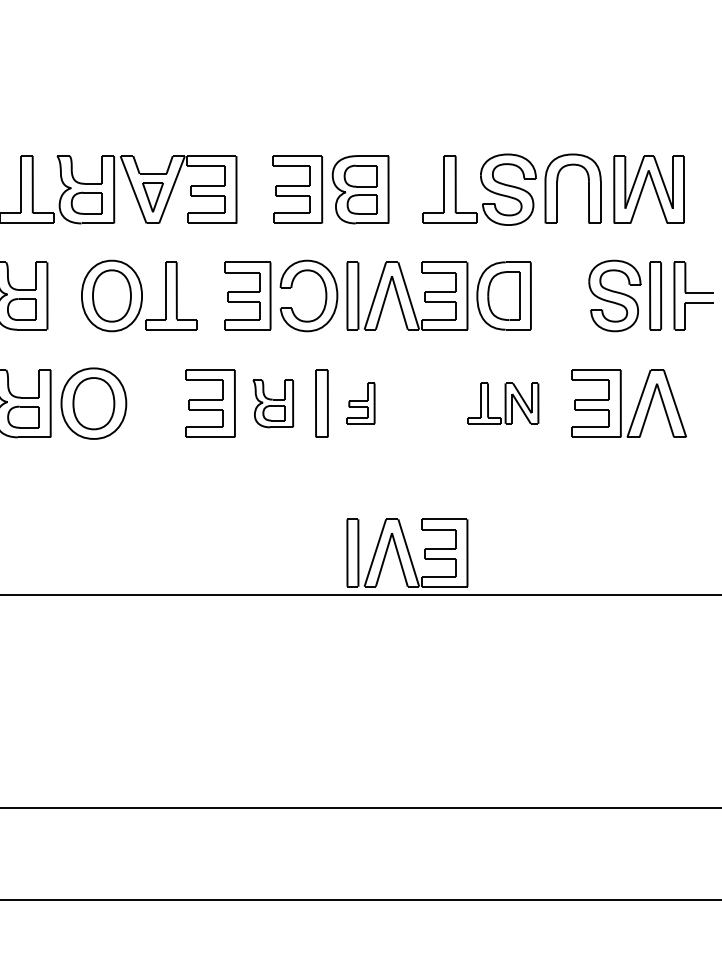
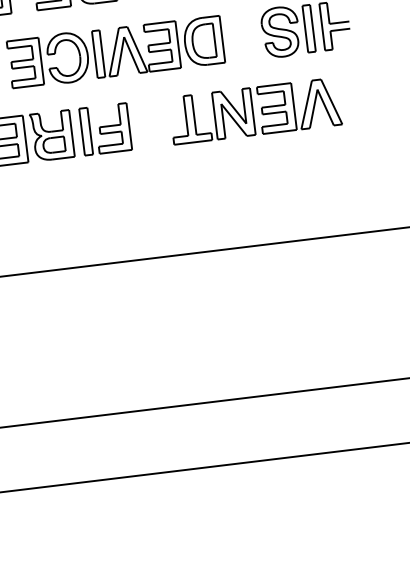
part: (273, 403) -> (52, 135), size x1.43
part: (360, 403) -> (112, 128), size x1.67
part: (503, 403) -> (212, 116), size x1.67
part: (407, 552) -> (158, 227), removed

